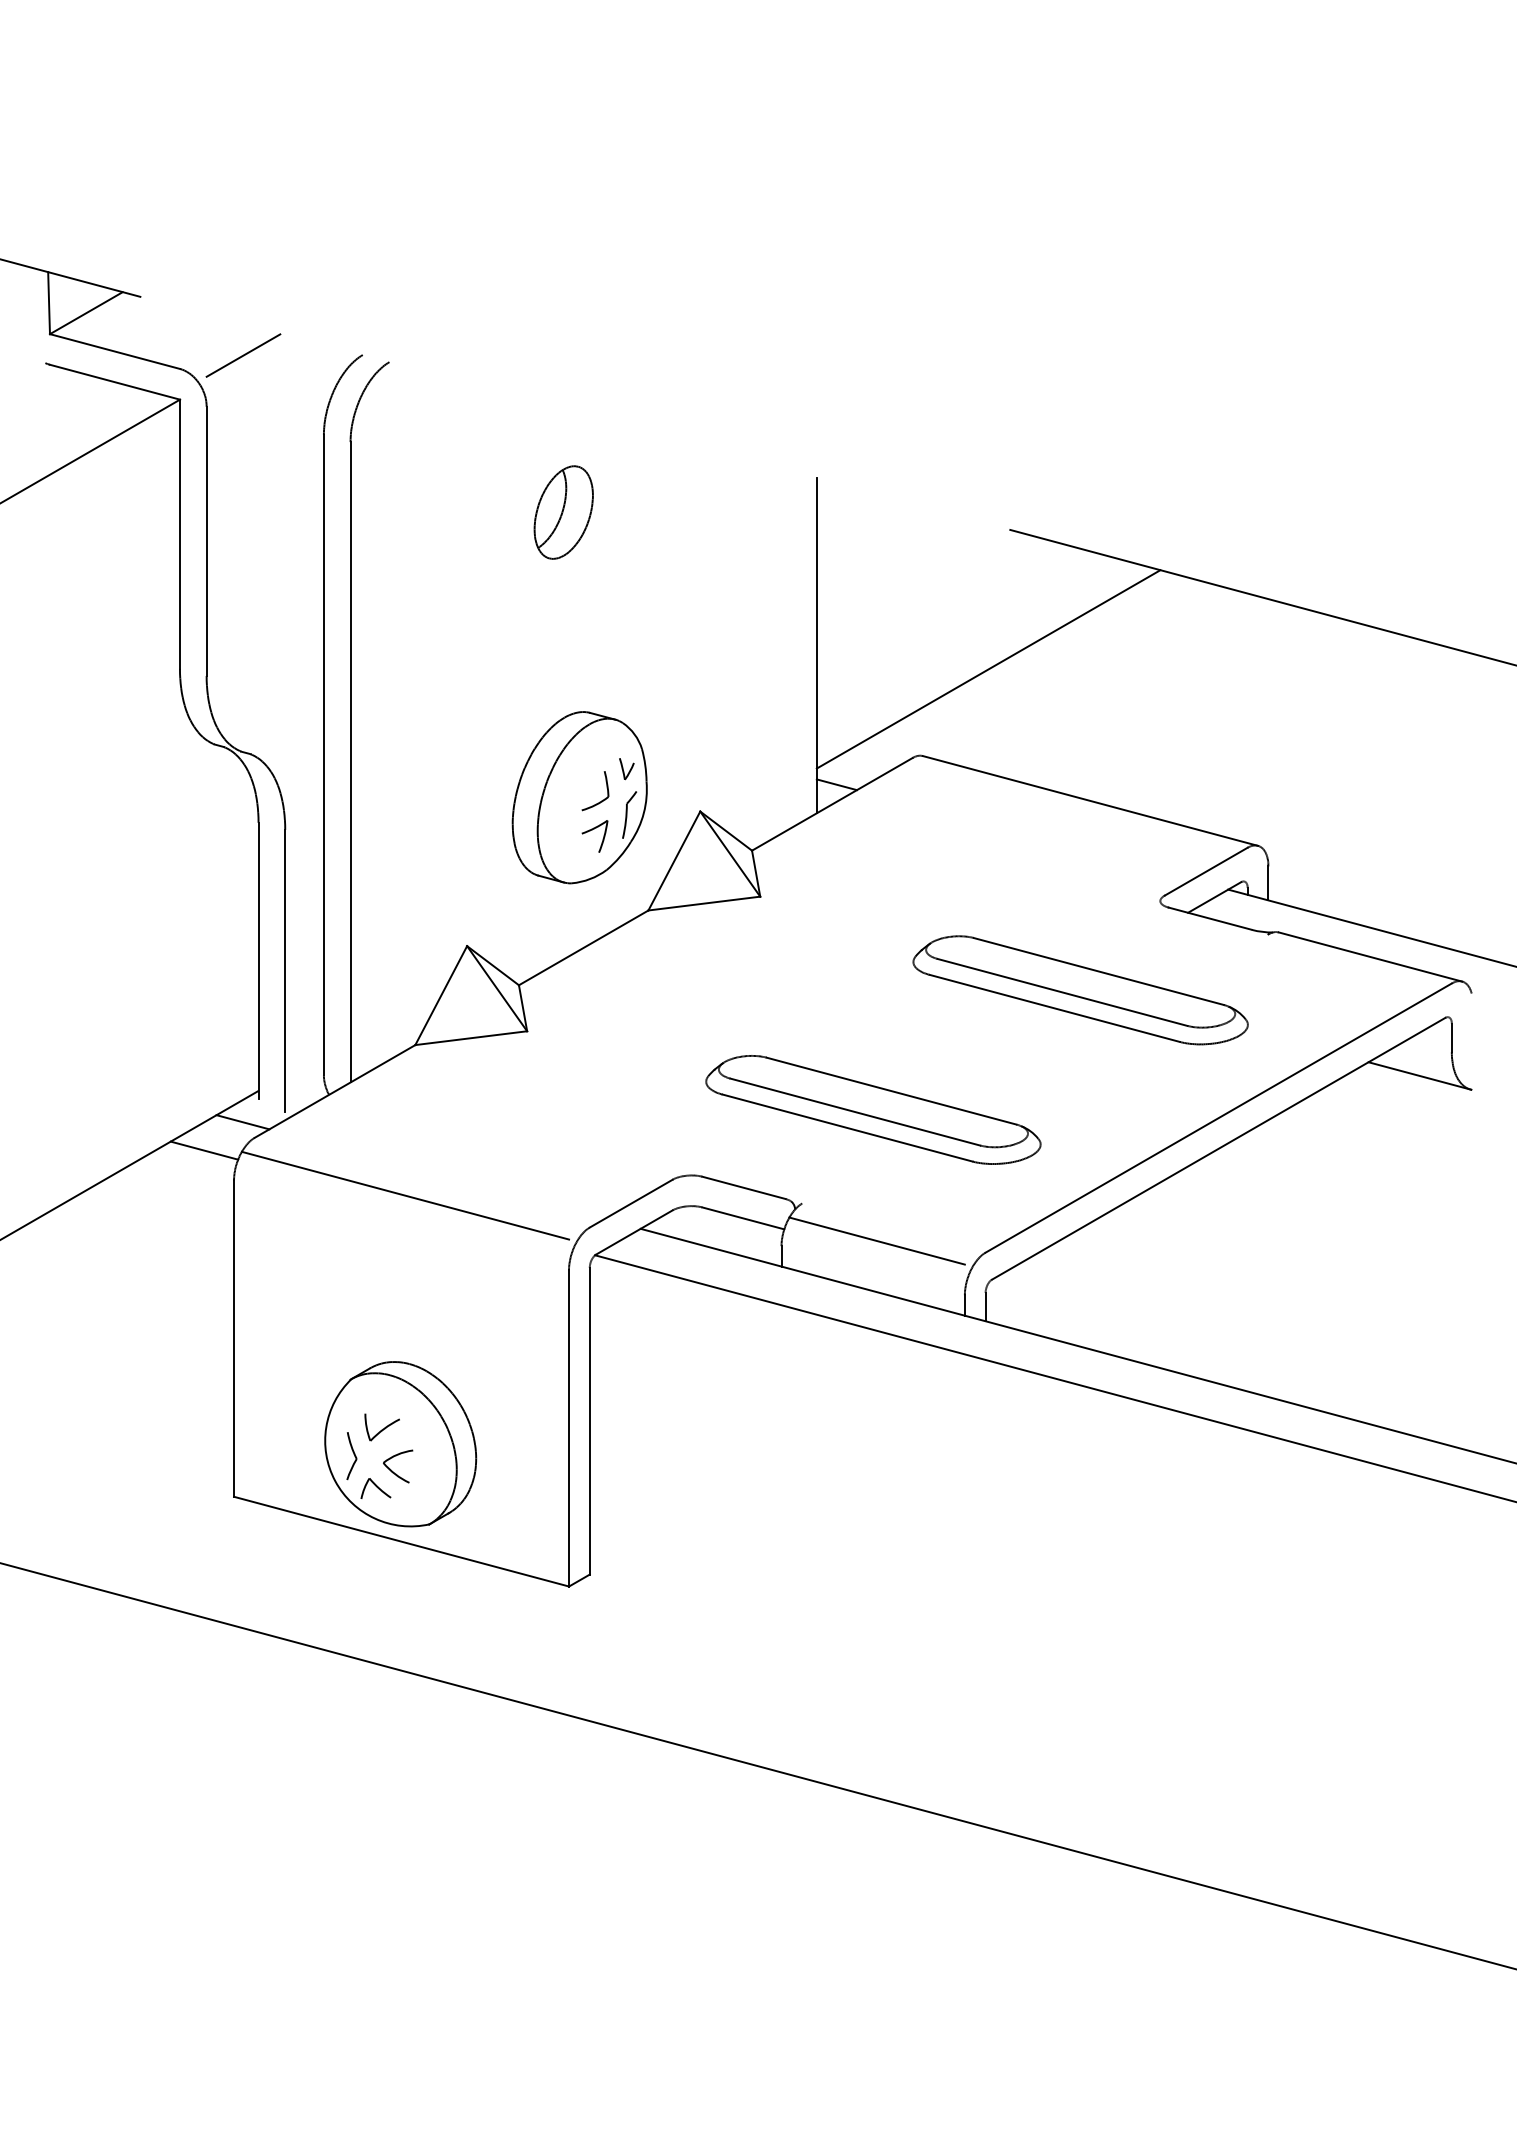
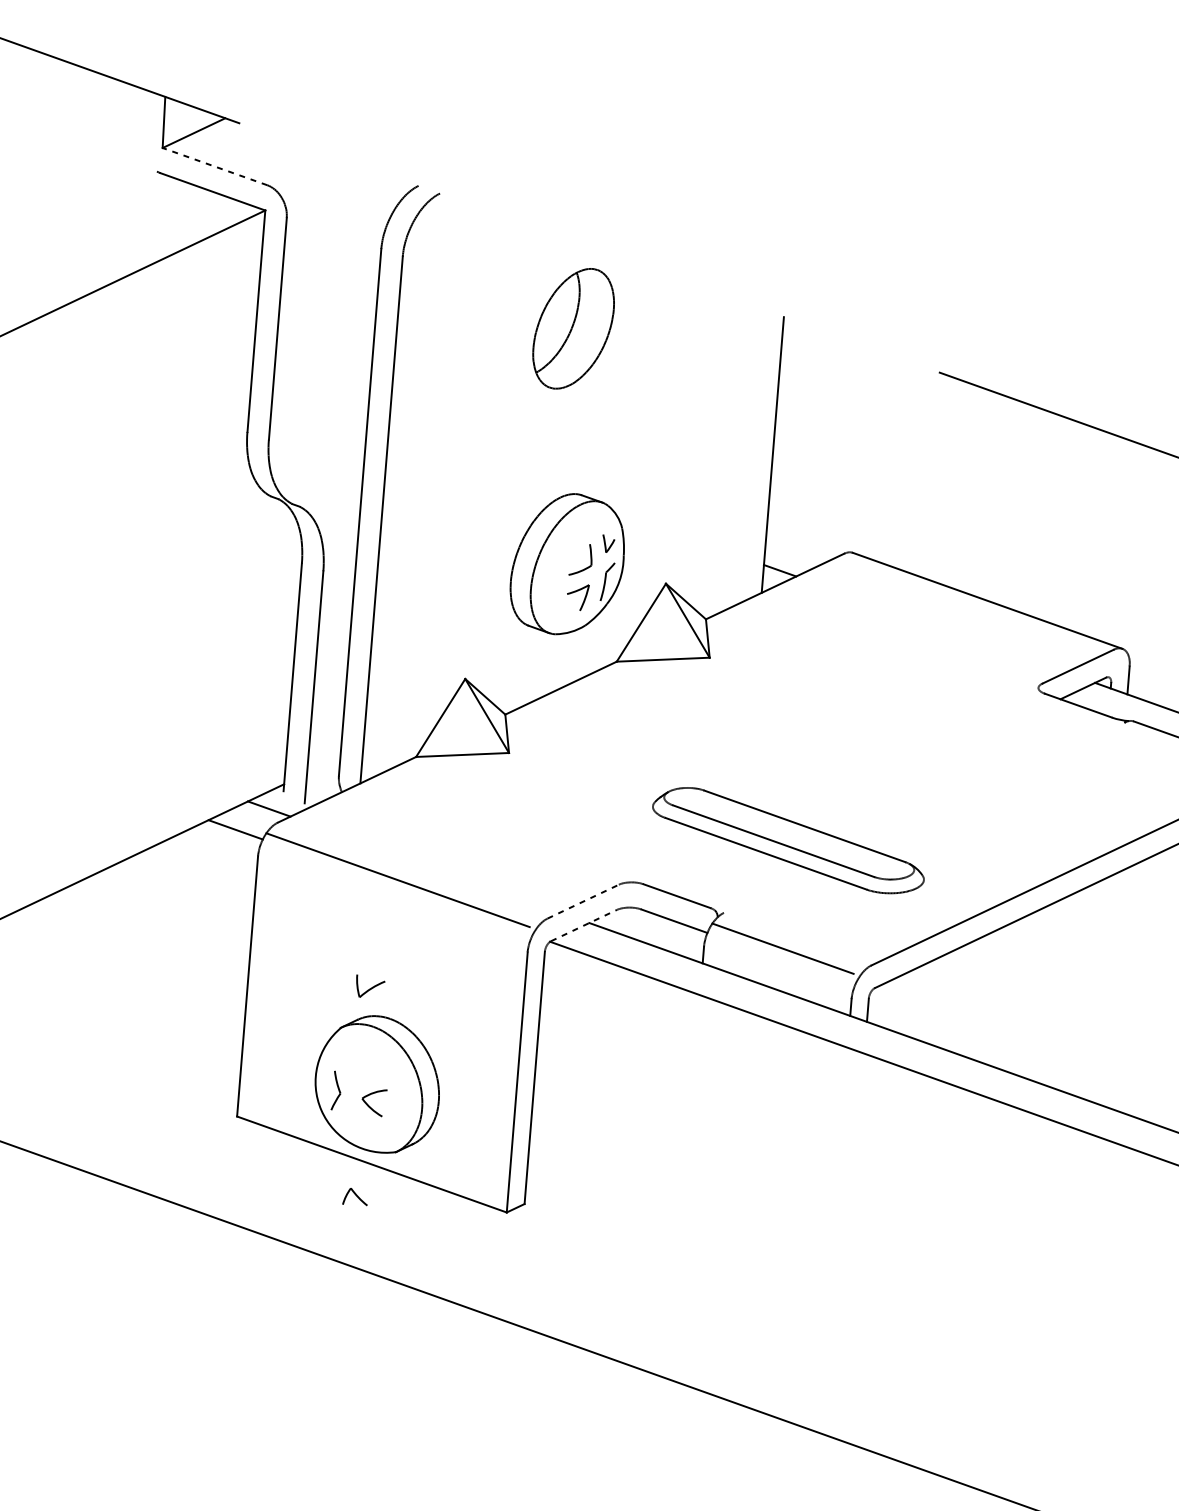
line: (114, 351) -> (214, 166), solid -> dashed
line: (243, 355) -> (320, 178), removed
part: (563, 512) -> (573, 328), size x1.6
line: (988, 669) -> (912, 485), removed
part: (1080, 990) -> (966, 756), removed
line: (631, 1203) -> (583, 901), solid -> dashed
line: (634, 1232) -> (584, 925), solid -> dashed
part: (381, 1427) -> (369, 987), moved
part: (375, 1488) -> (355, 1196), moved

